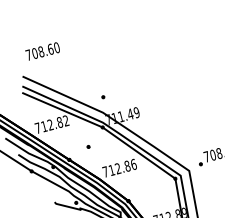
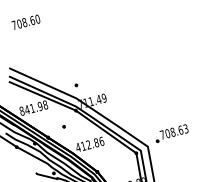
text: (42, 50) -> (25, 21), moved
text: (51, 123) -> (33, 107), 712.82 -> 841.98
text: (104, 171) -> (77, 147), 712.86 -> 412.86

